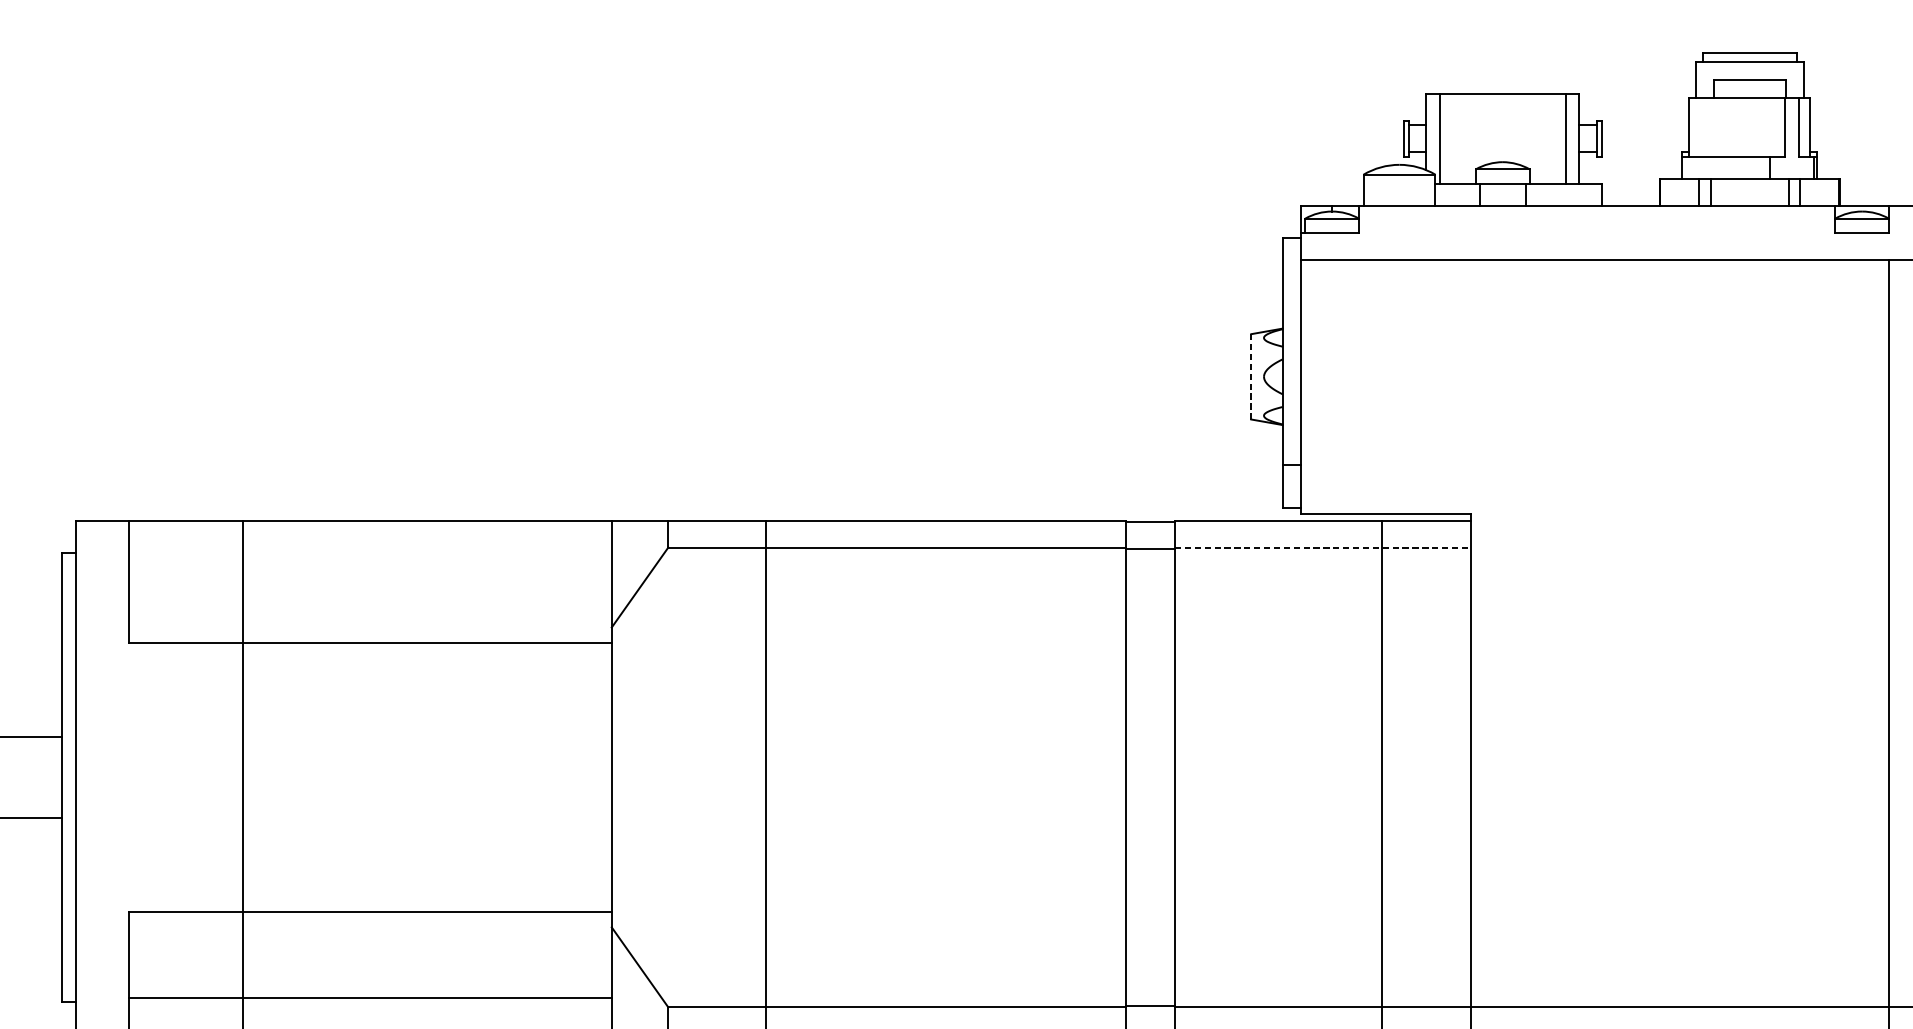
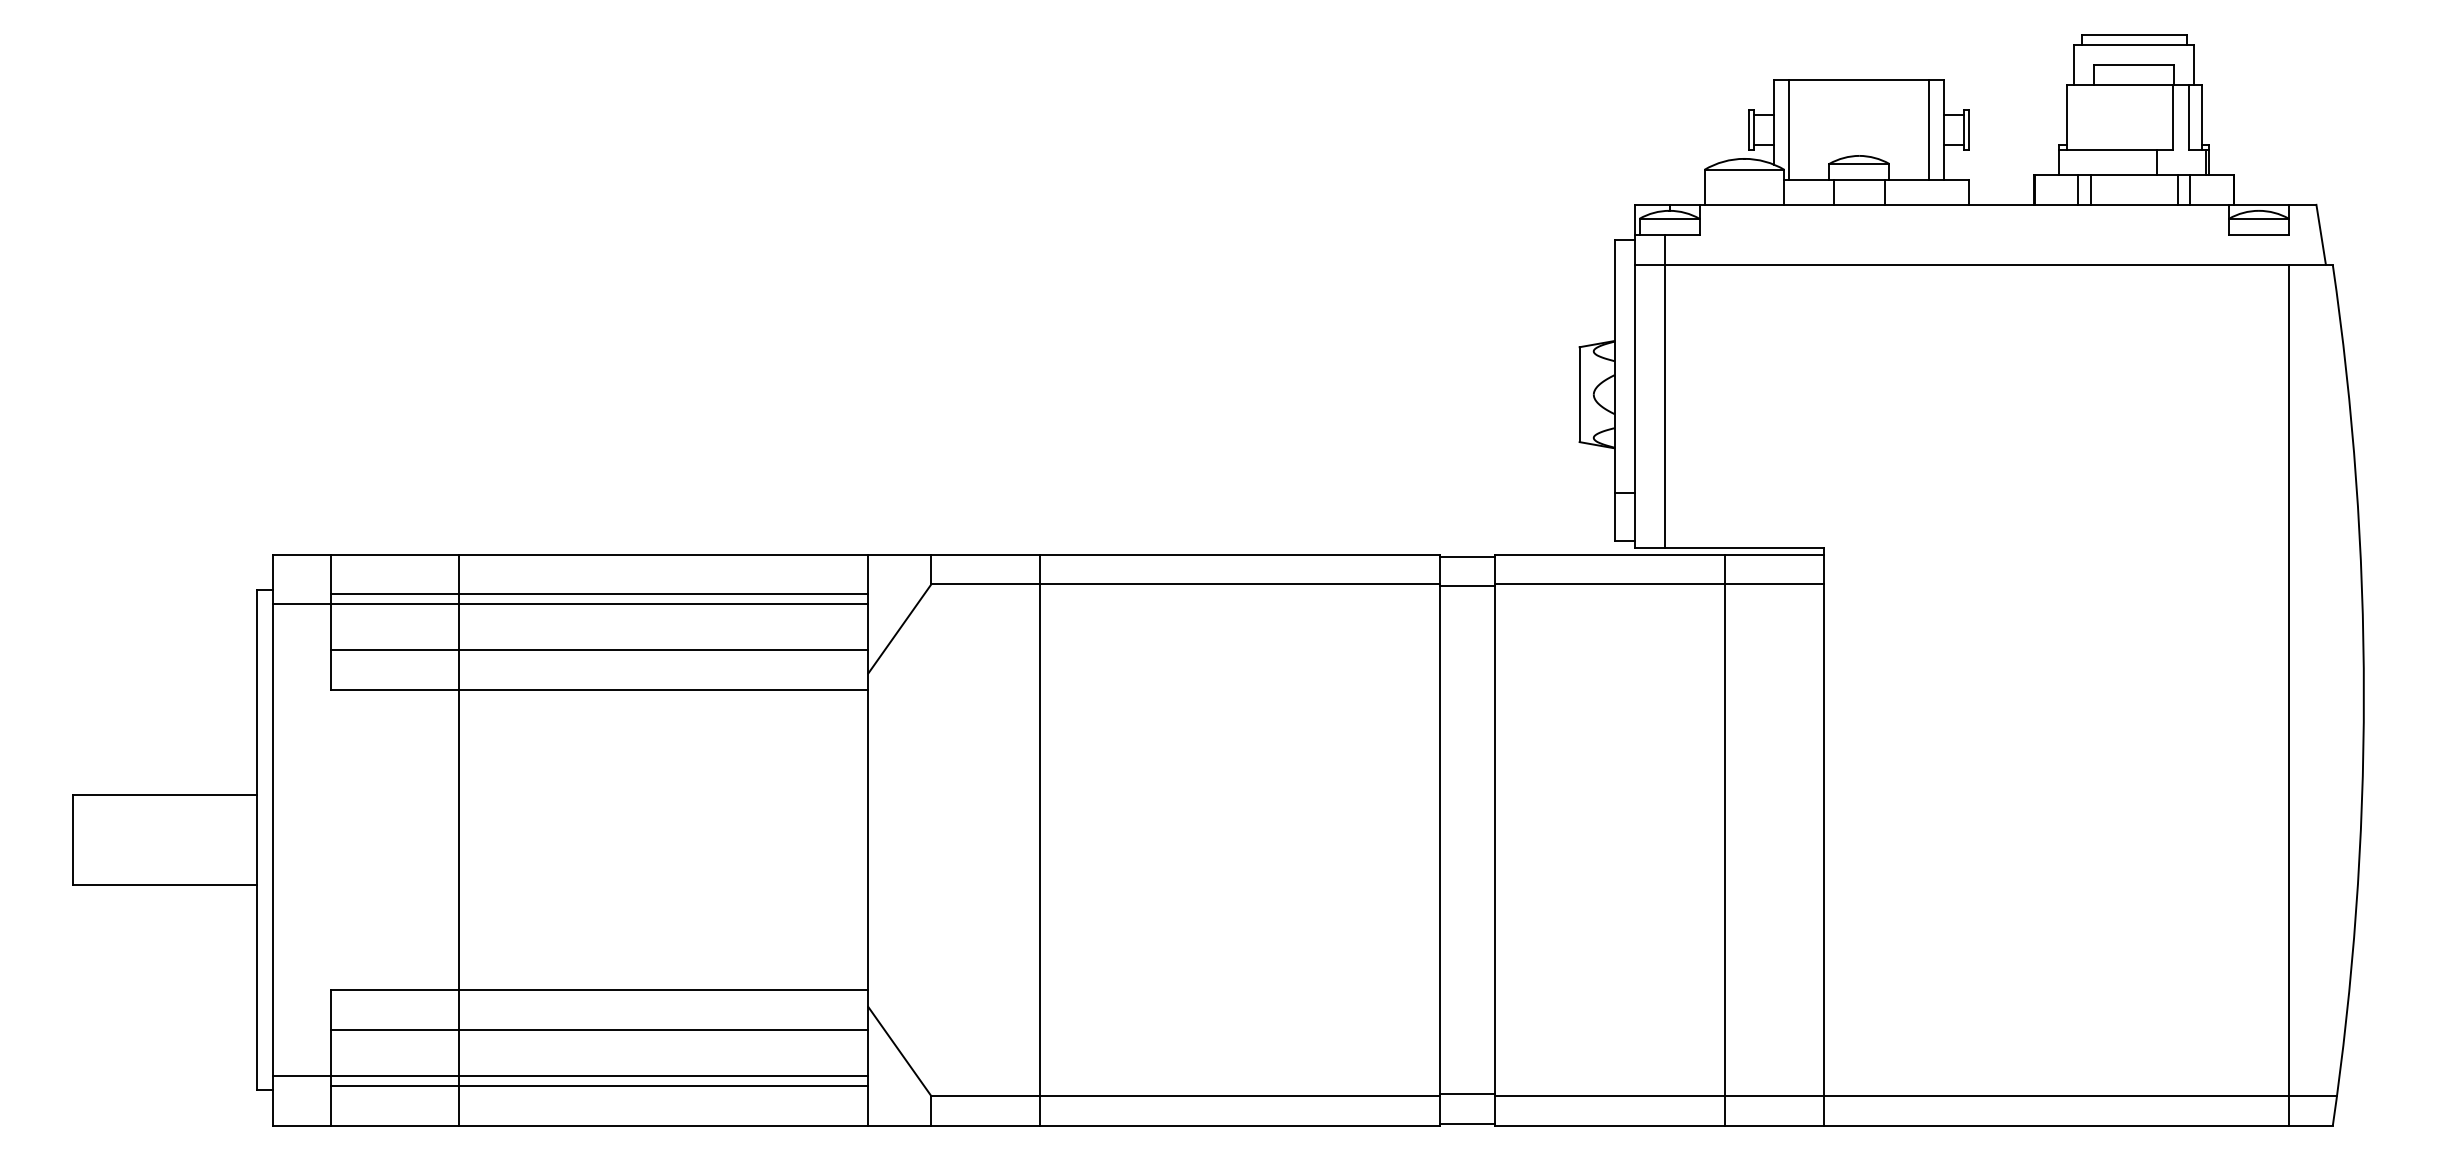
line: (1327, 373) -> (1664, 390), added
line: (1251, 376) -> (1579, 394), dashed -> solid
line: (1323, 547) -> (1659, 584), dashed -> solid
line: (370, 556) -> (599, 594), added
line: (343, 565) -> (570, 604), added
line: (370, 606) -> (599, 650), added
line: (370, 948) -> (599, 1030), added
line: (343, 989) -> (570, 1076), added

